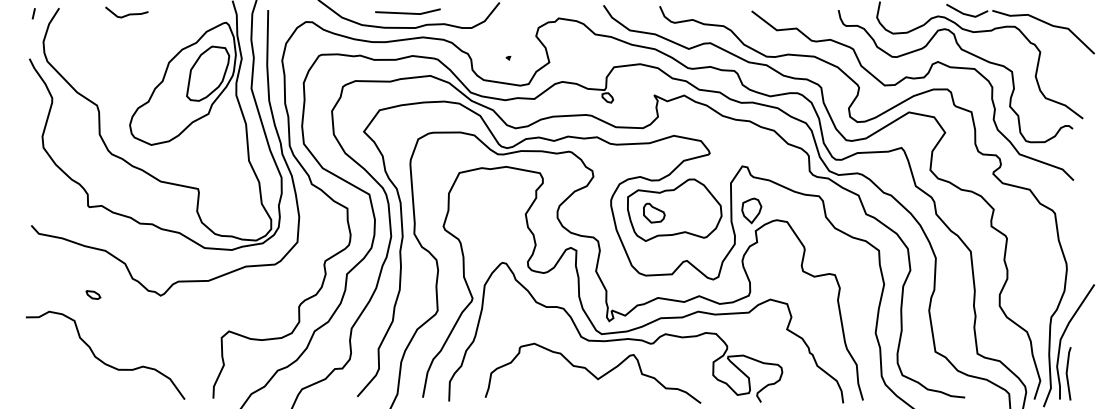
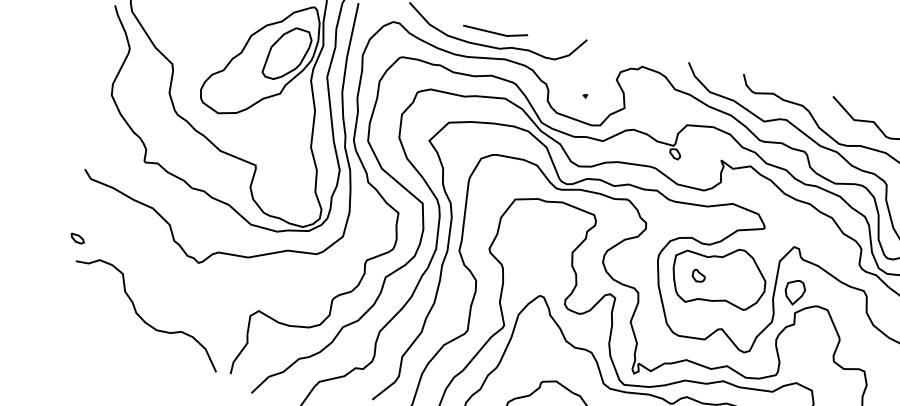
part: (654, 212) -> (699, 275), size x0.6
part: (93, 294) -> (77, 238), moved
curve: (102, 360) -> (142, 318), moved

